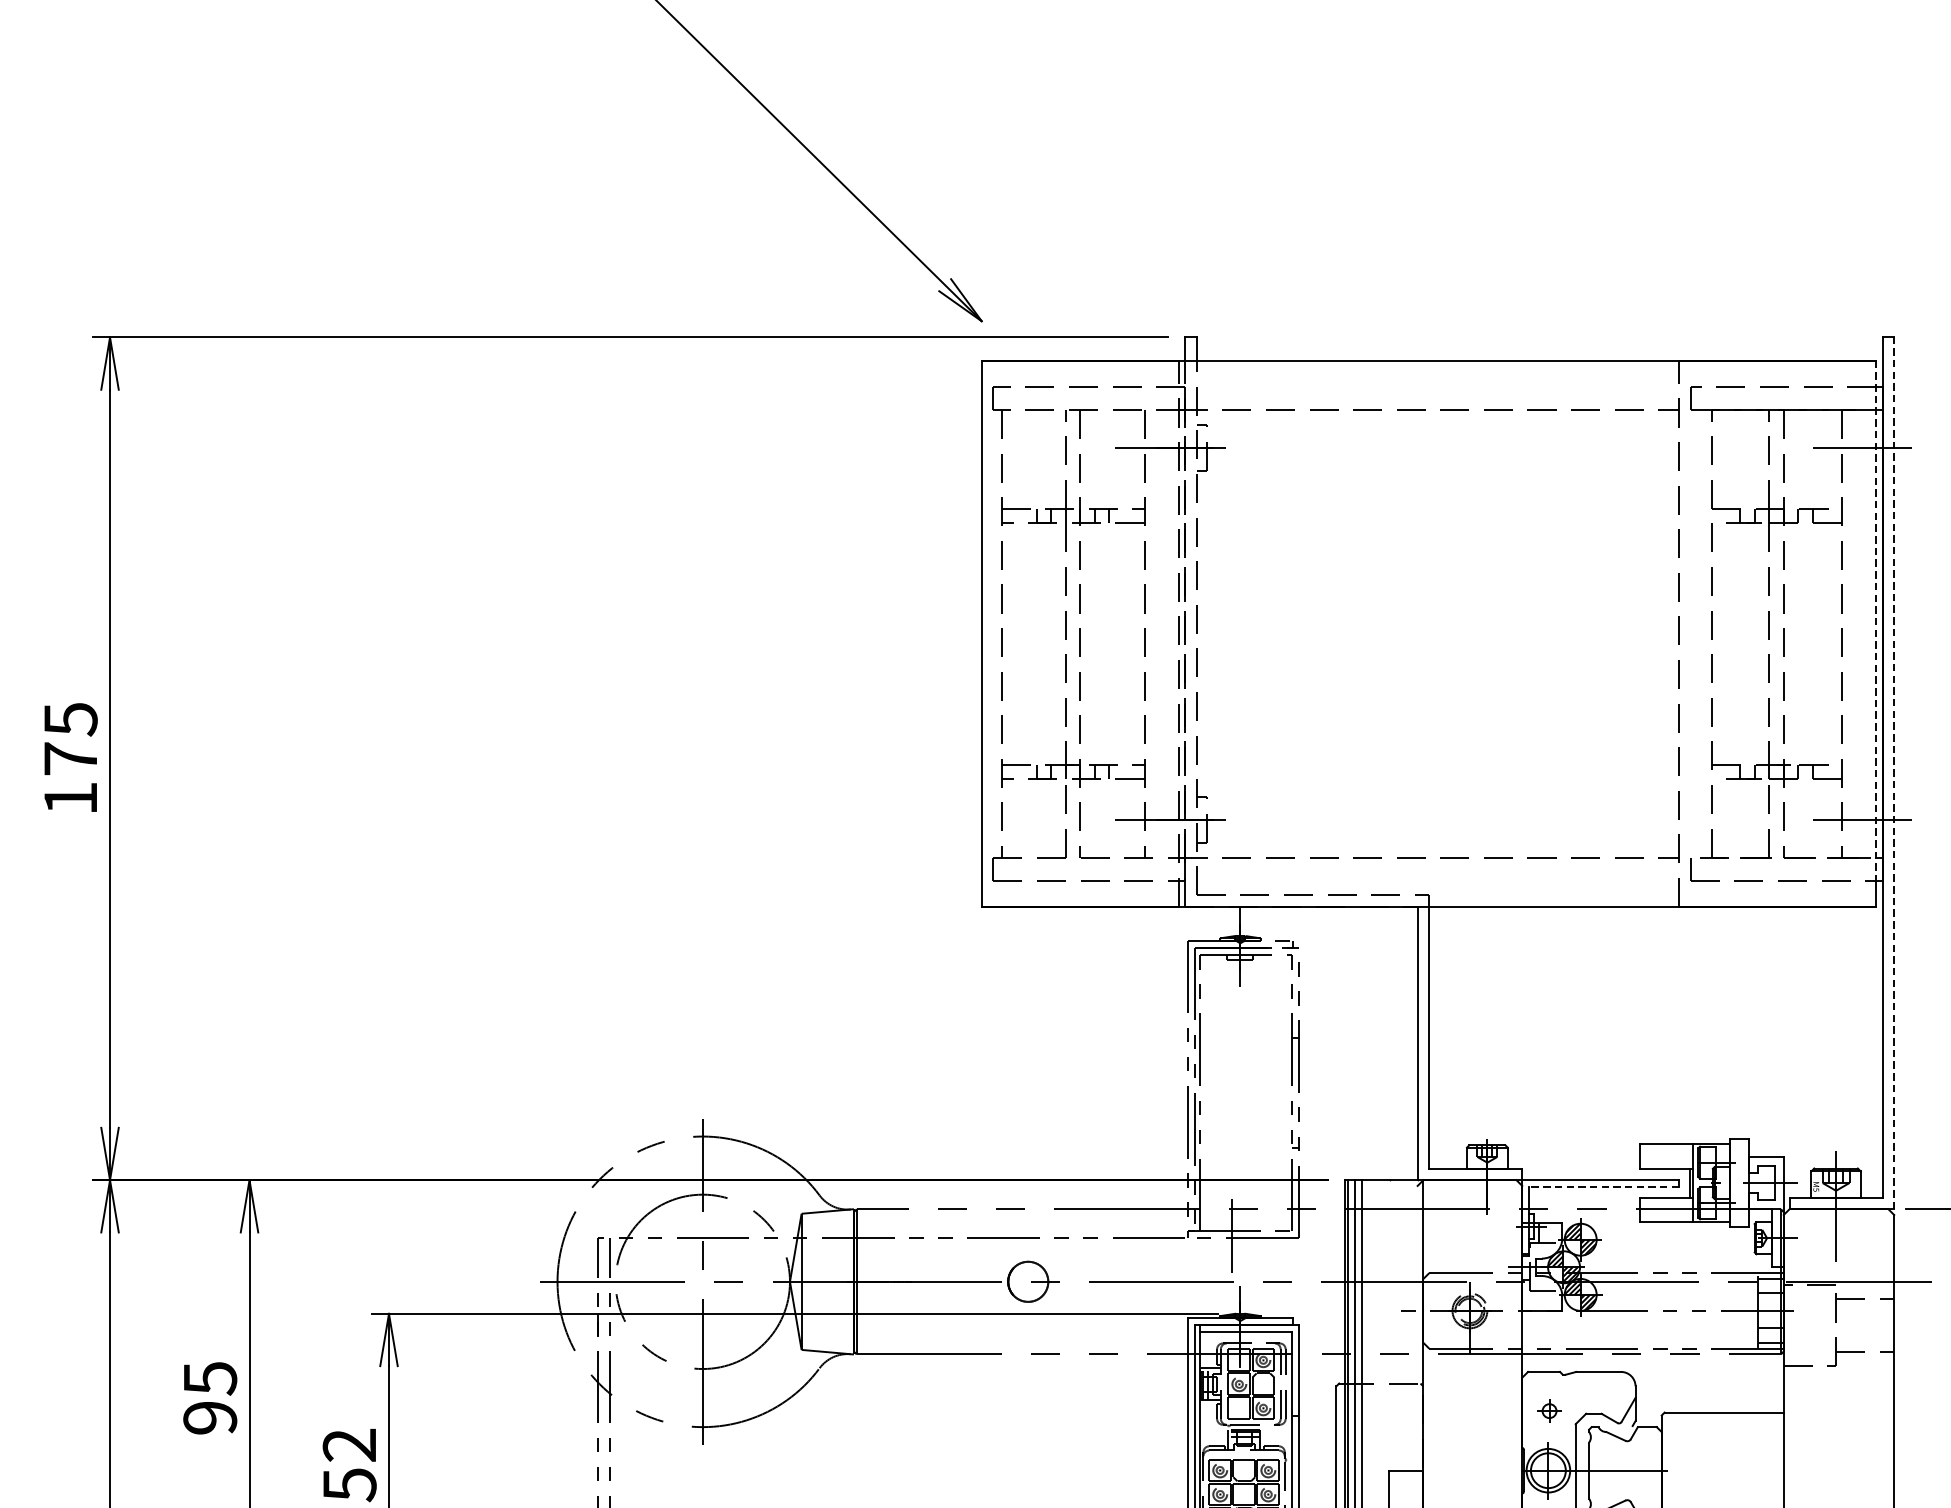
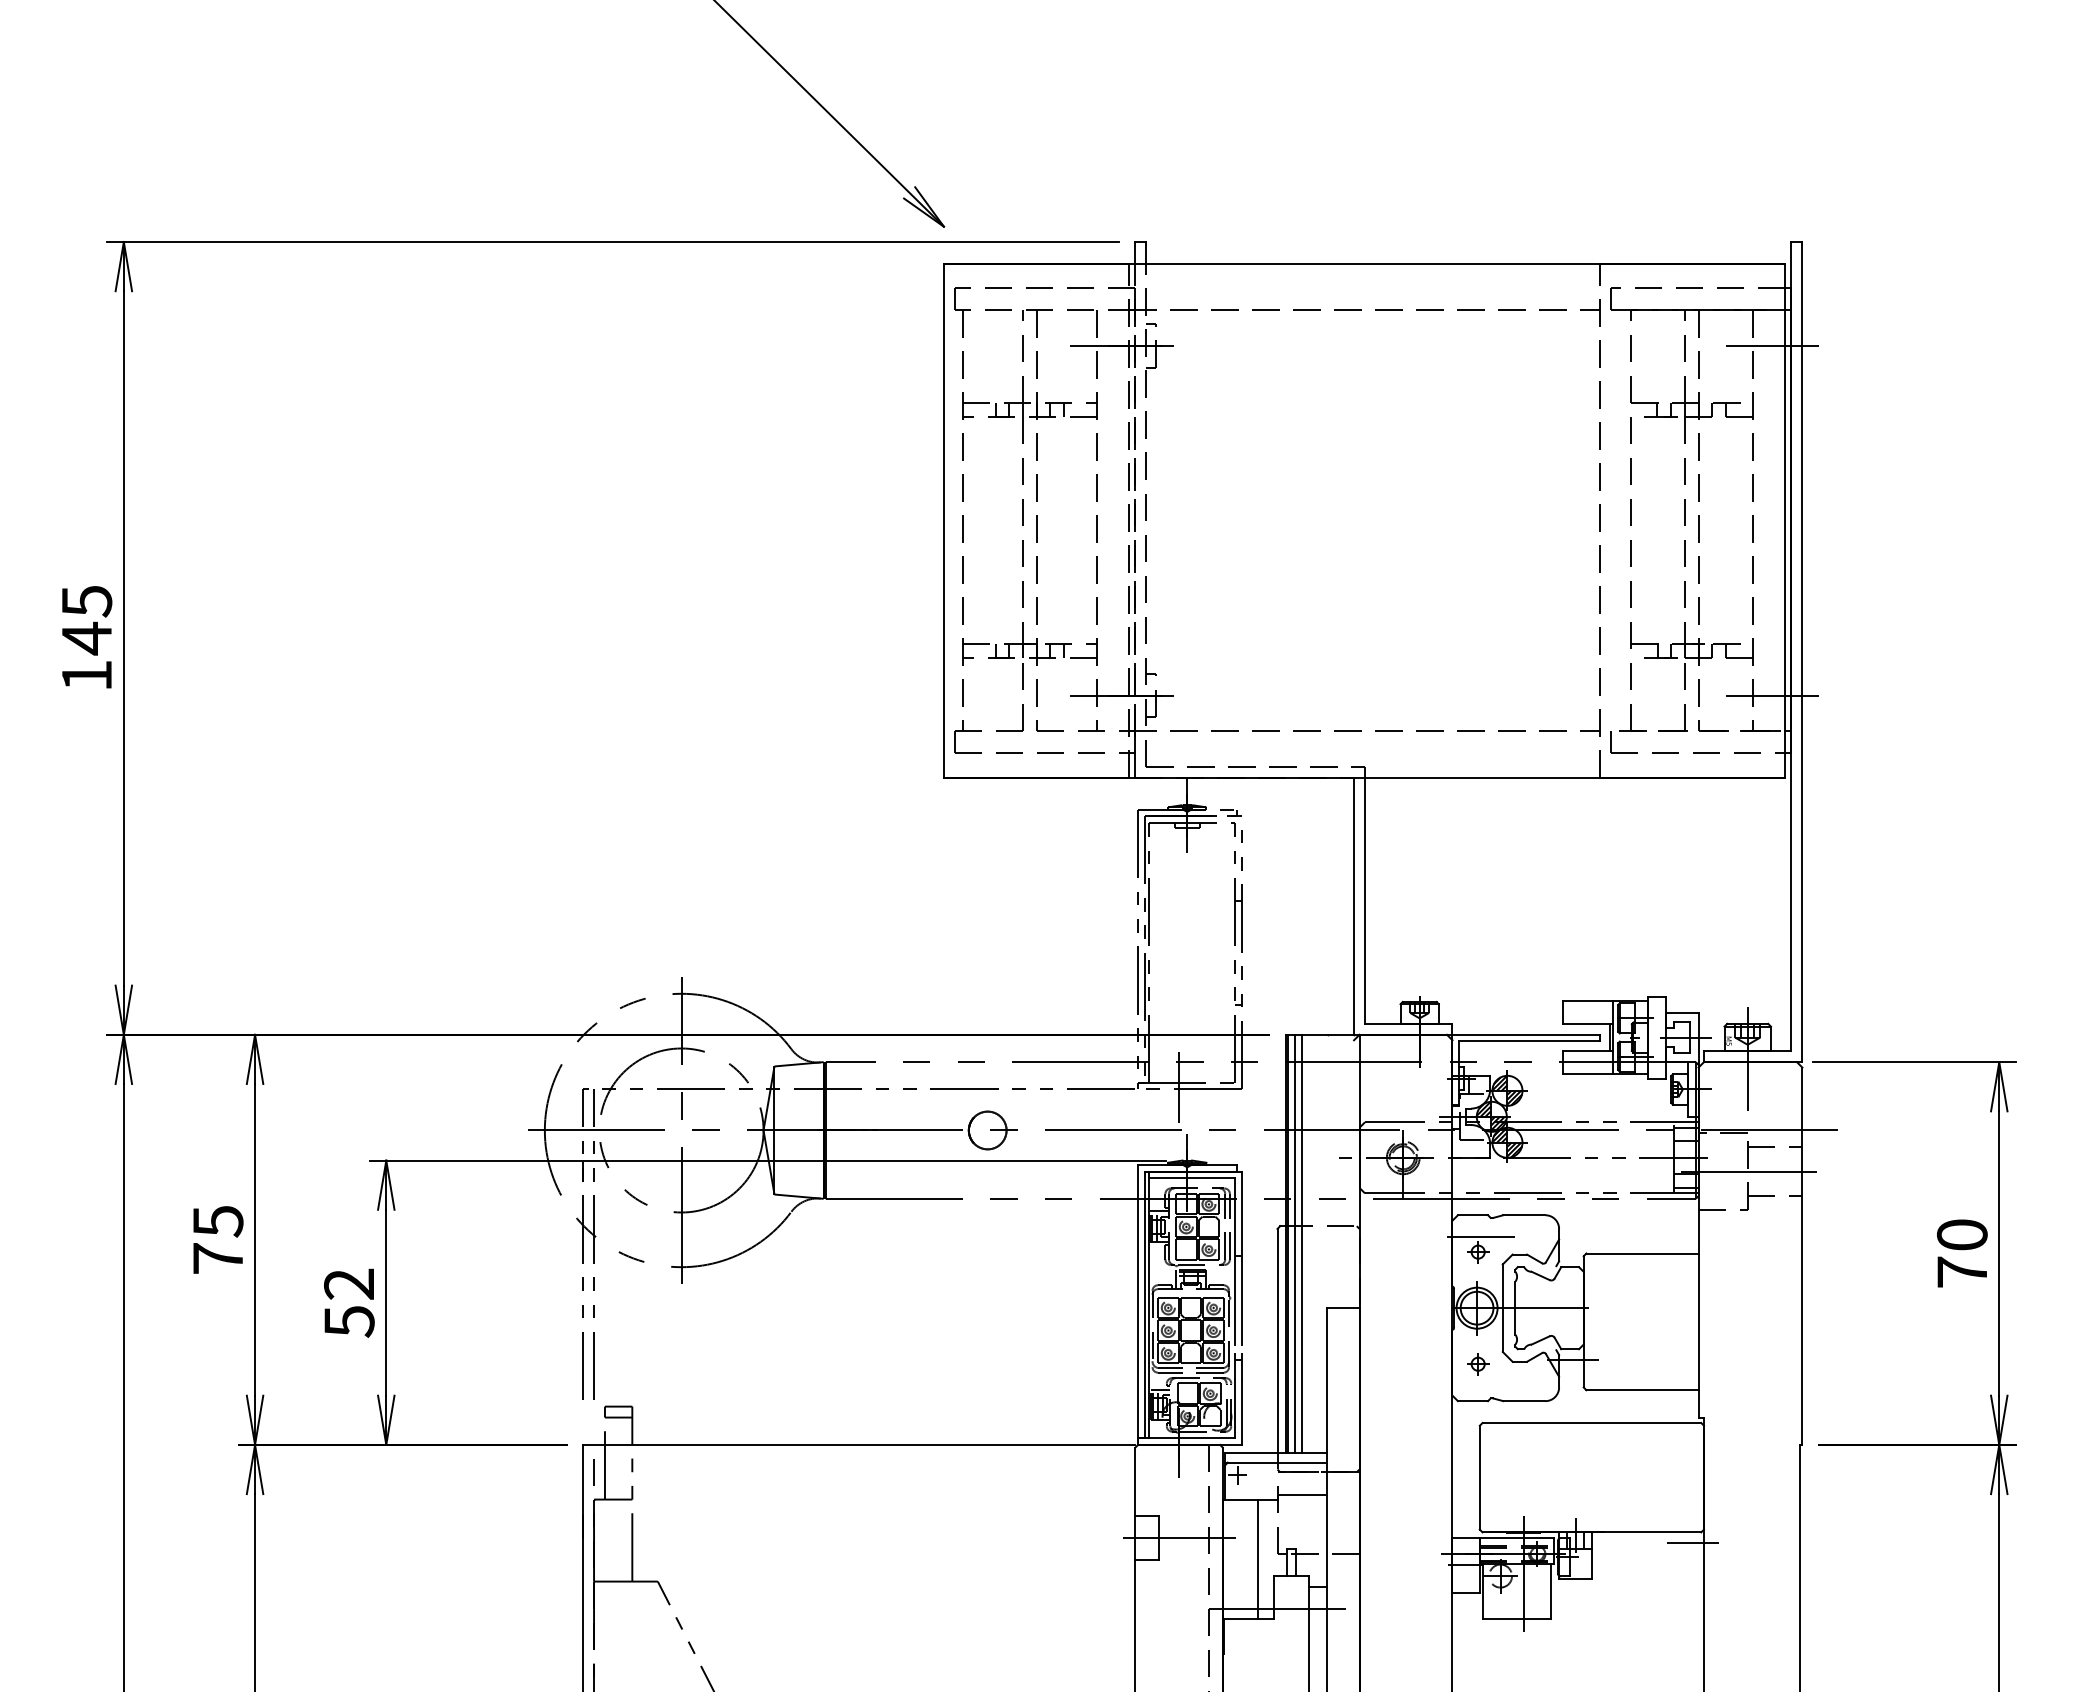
line: (1876, 620) -> (1785, 508), dashed -> solid
text: (70, 758) -> (86, 638), 175 -> 145
line: (1894, 772) -> (1802, 651), dashed -> solid
line: (1604, 1187) -> (1529, 1041), dashed -> solid
line: (1837, 1325) -> (1749, 1171), added
line: (1552, 1395) -> (1480, 1237), added
text: (209, 1417) -> (217, 1258), 95 -> 75

